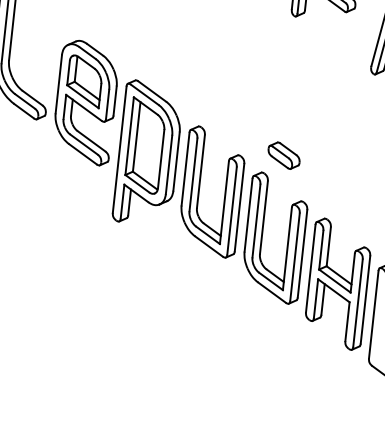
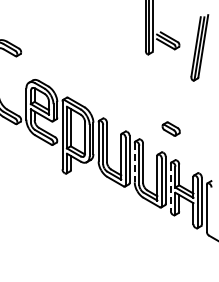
part: (282, 154) -> (170, 128), moved
line: (248, 214) -> (134, 162), solid -> dashed
line: (309, 270) -> (170, 188), solid -> dashed

